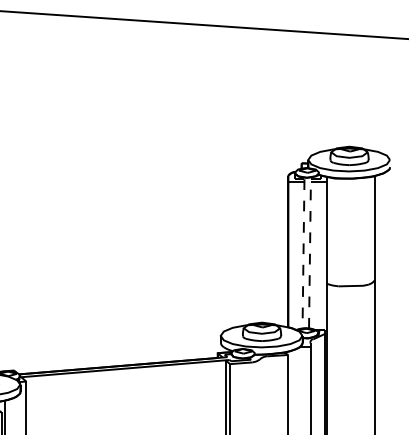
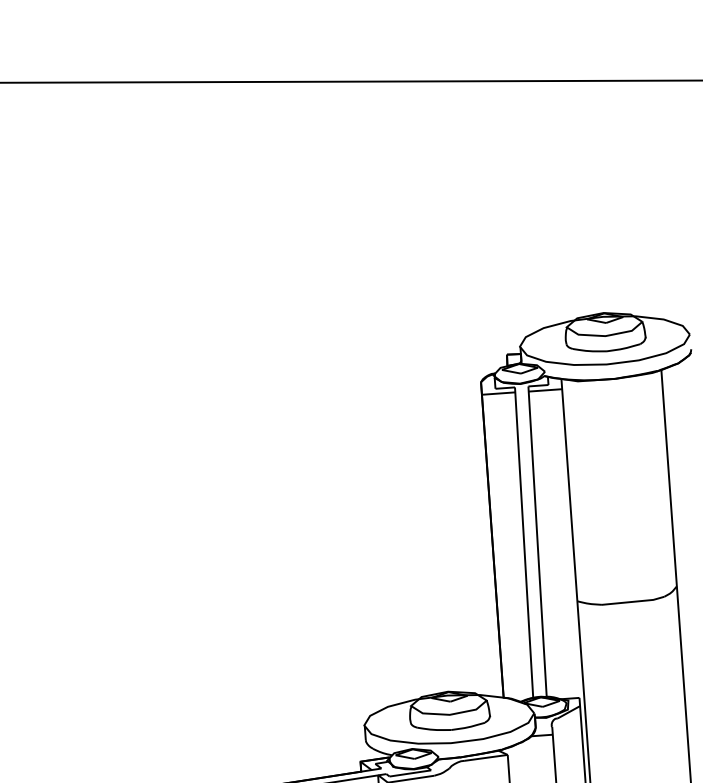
line: (309, 253) -> (536, 540), dashed -> solid
line: (303, 254) -> (524, 543), dashed -> solid

